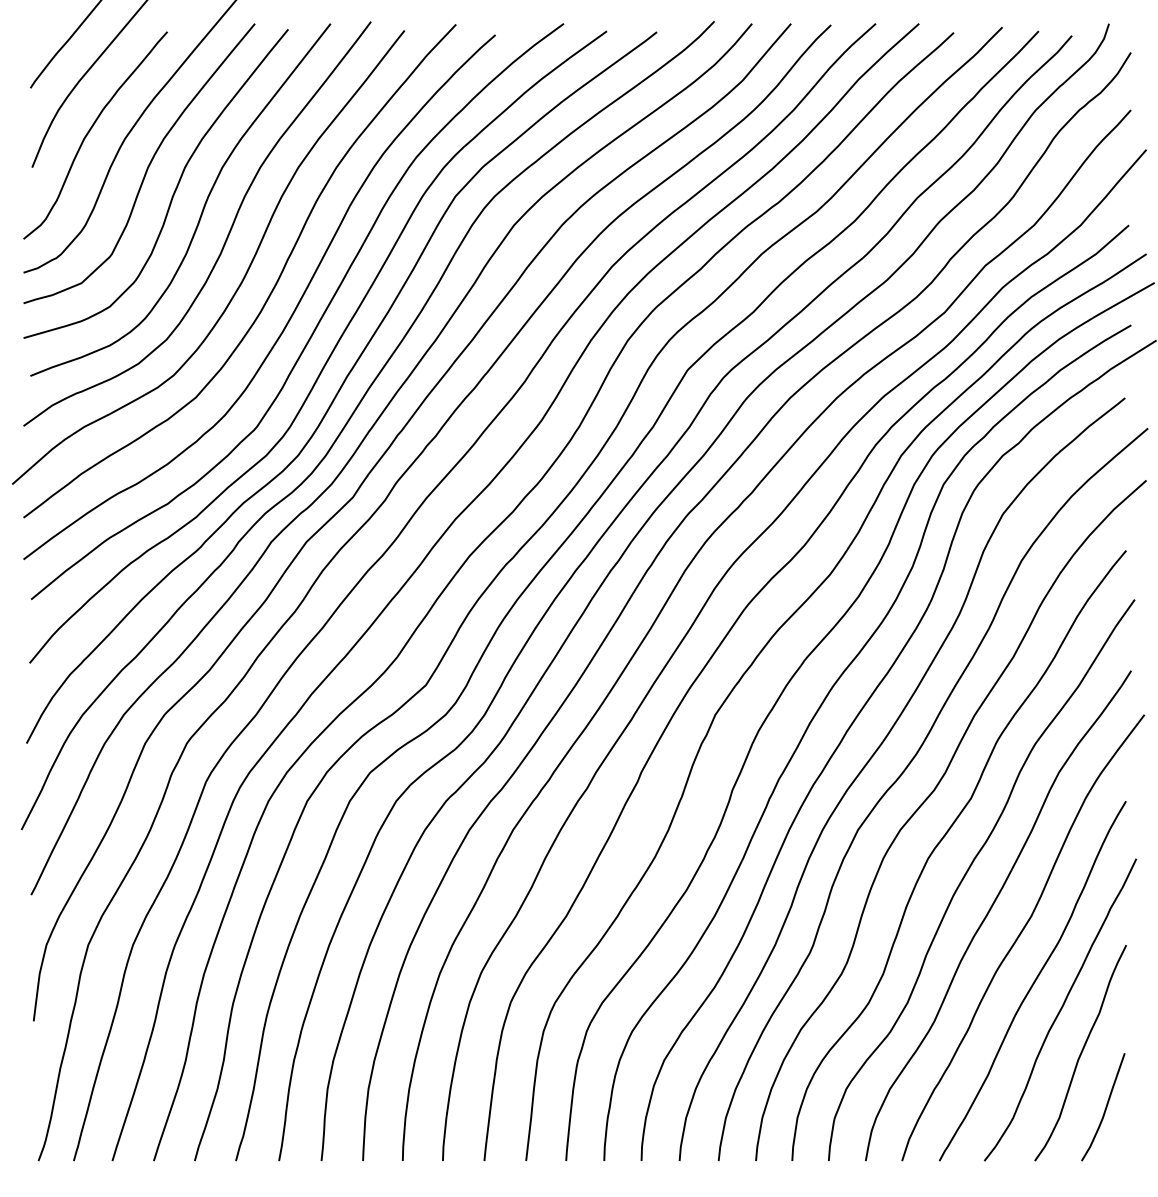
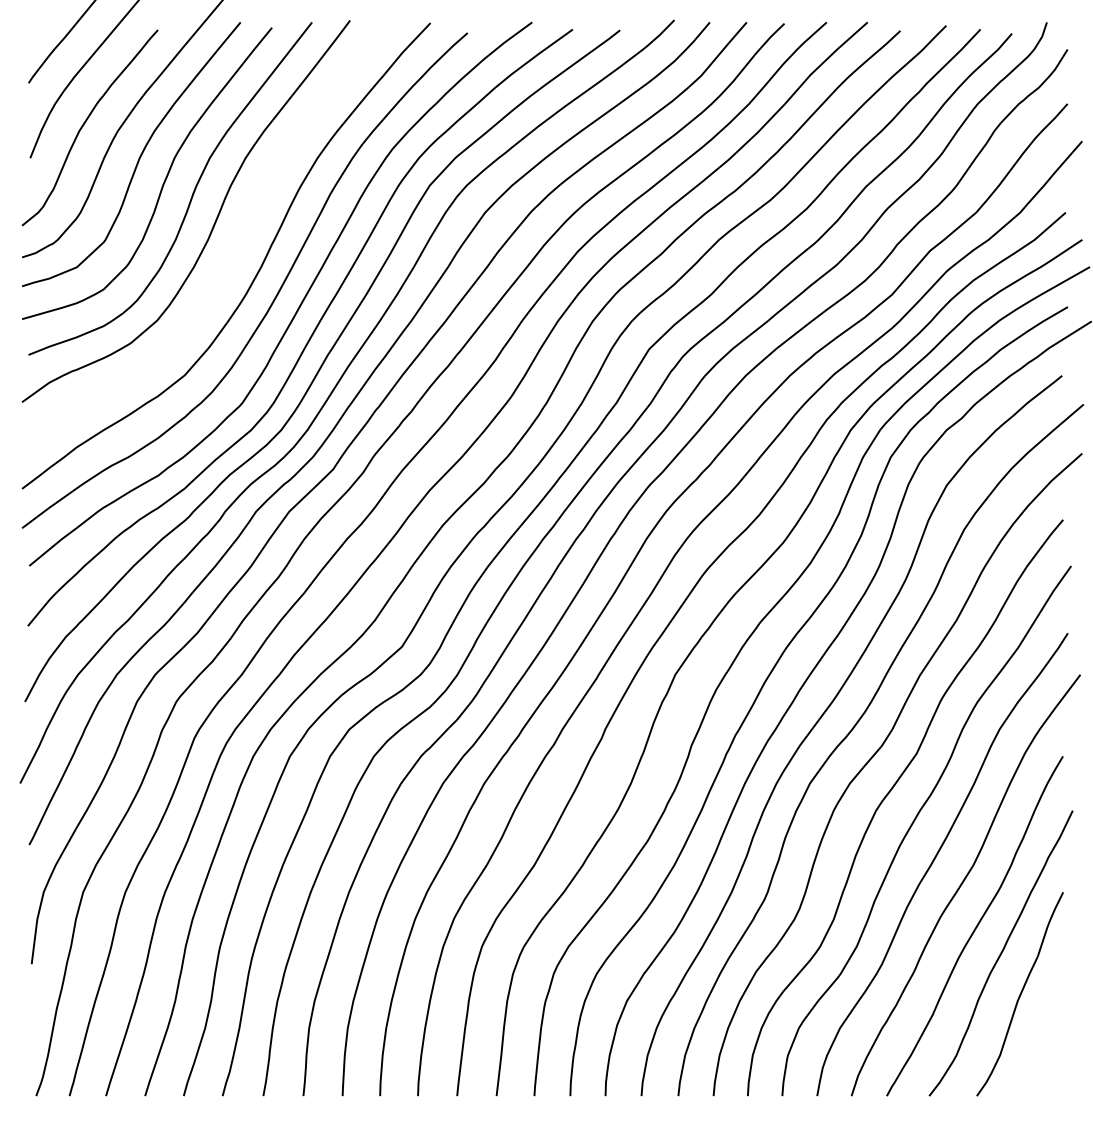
curve: (244, 274) -> (230, 259), removed
curve: (1105, 1107) -> (1043, 1045), removed

